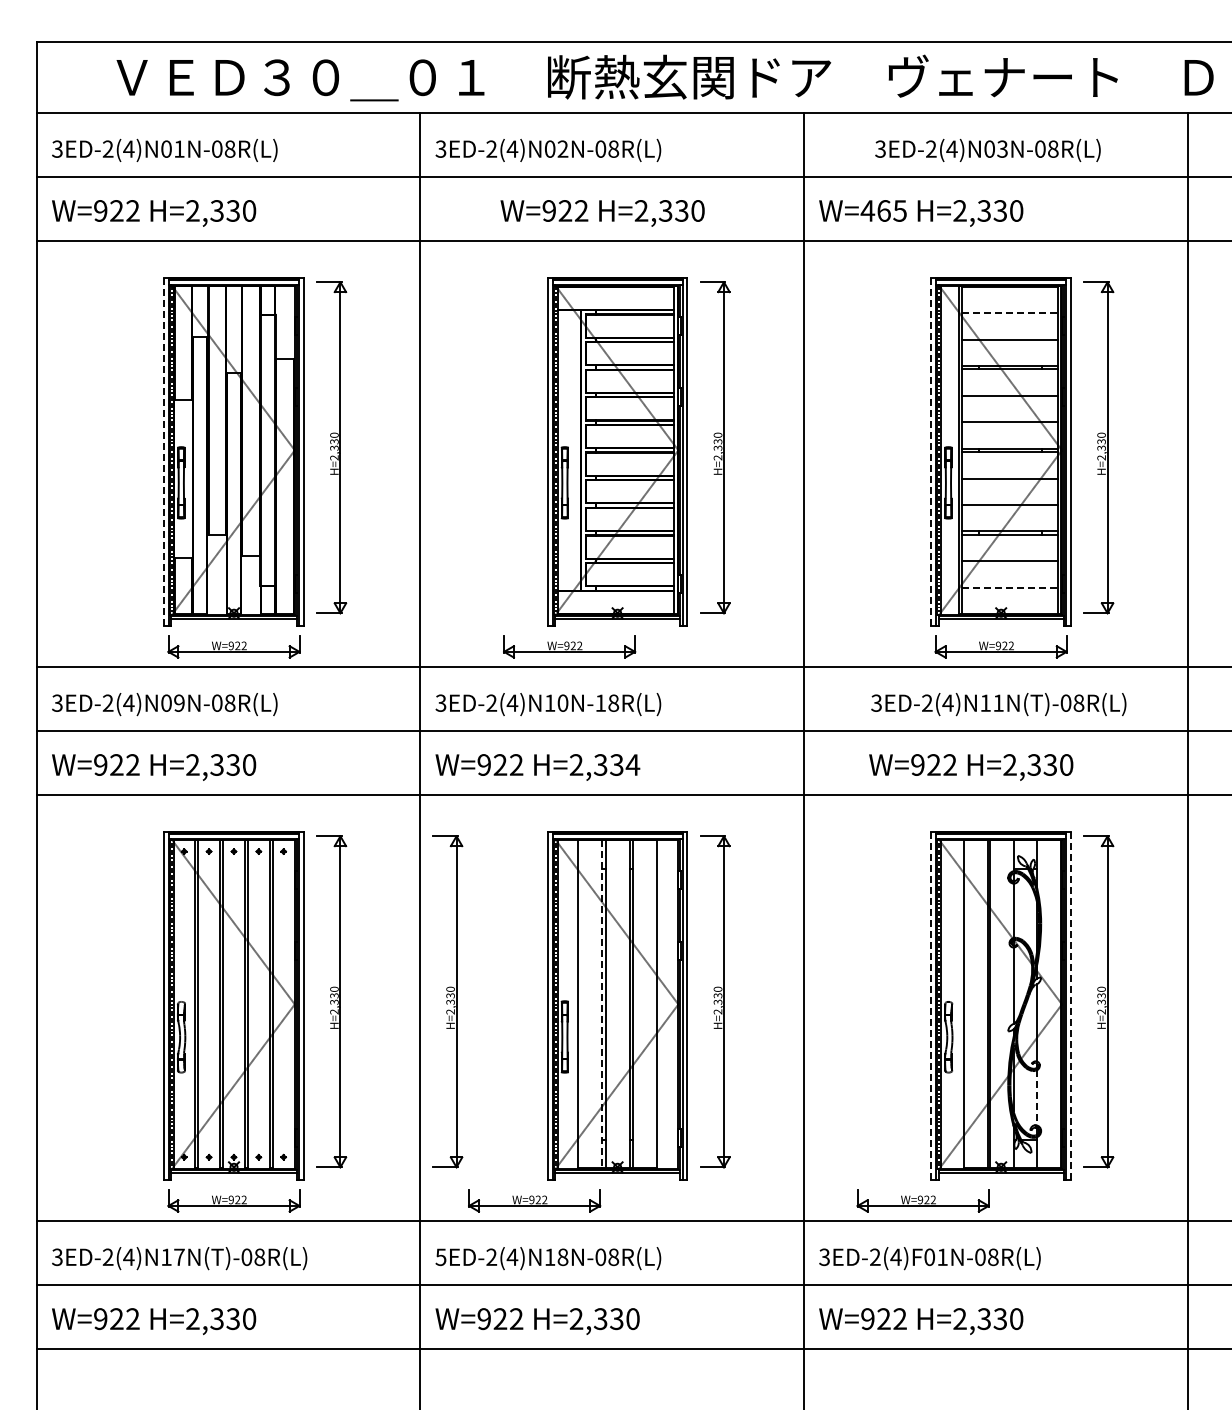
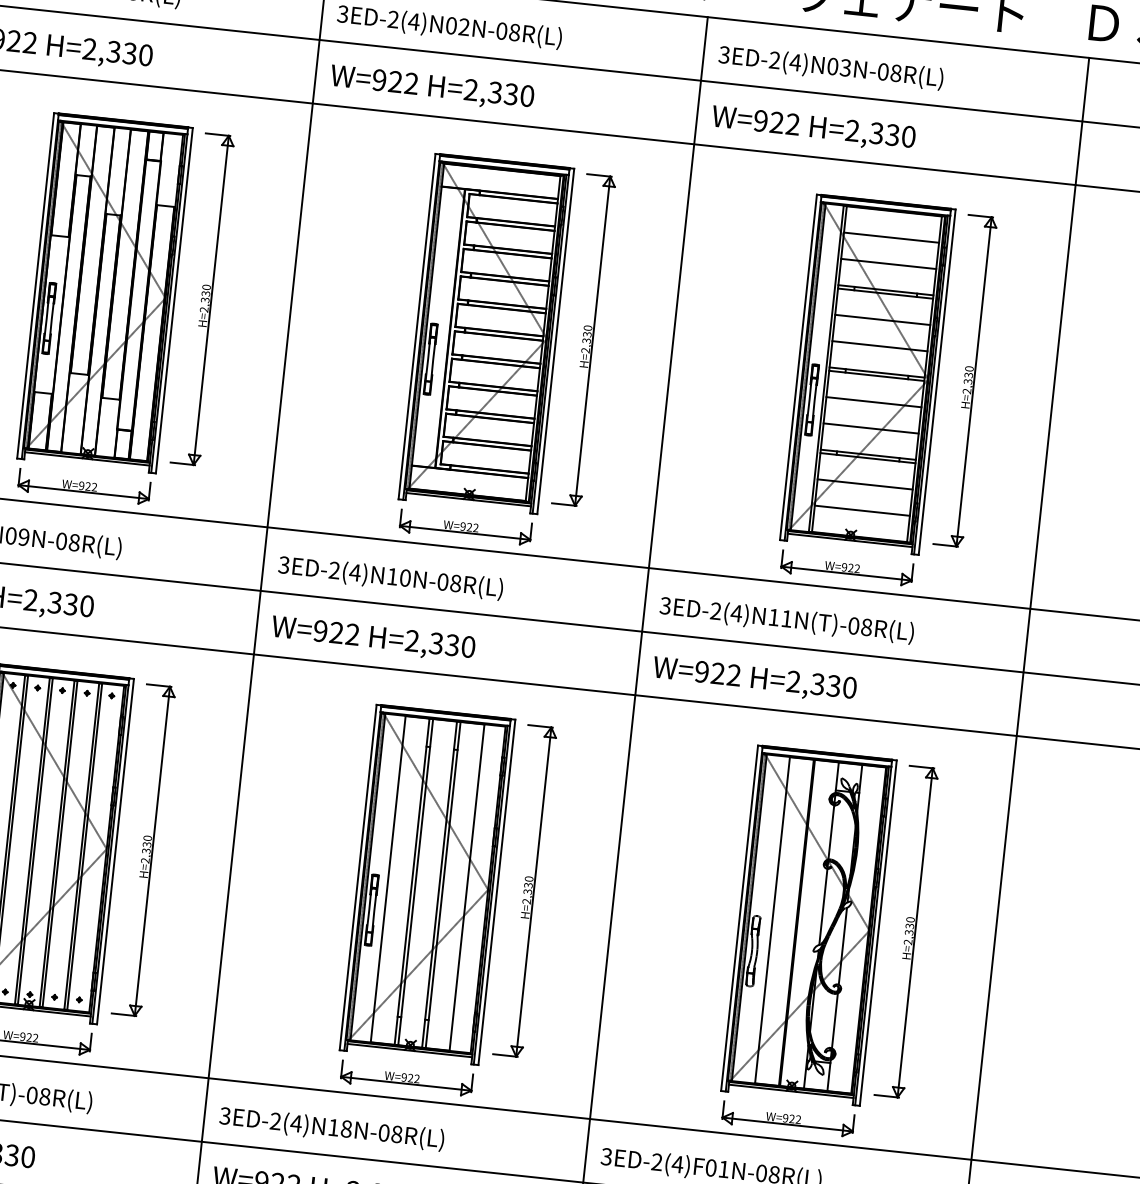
text: (987, 149) -> (830, 66), moved
text: (883, 210) -> (776, 122), W=465 -> W=922
text: (602, 213) -> (432, 88), moved
line: (1010, 313) -> (891, 238), dashed -> solid
line: (164, 451) -> (35, 285), dashed -> solid
line: (931, 451) -> (798, 366), dashed -> solid
line: (1010, 587) -> (862, 510), dashed -> solid
part: (569, 646) -> (465, 527), moved
text: (600, 702) -> (442, 581), 3ED-2(4)N10N-18R(L) -> 3ED-2(4)N10N-08R(L)
text: (998, 704) -> (786, 620), moved
text: (632, 764) -> (468, 646), H=2,334 -> H=2,330
text: (971, 767) -> (755, 680), moved
part: (447, 1001) -> (258, 862), removed
line: (601, 1004) -> (411, 881), dashed -> solid
line: (931, 1006) -> (739, 918), dashed -> solid
line: (1070, 1006) -> (877, 933), dashed -> solid
line: (1037, 1097) -> (835, 1020), dashed -> solid
part: (534, 1200) -> (406, 1078), moved
part: (922, 1200) -> (787, 1119), moved
text: (441, 1256) -> (225, 1115), 5ED-2(4)N18N-08R(L) -> 3ED-2(4)N18N-08R(L)

